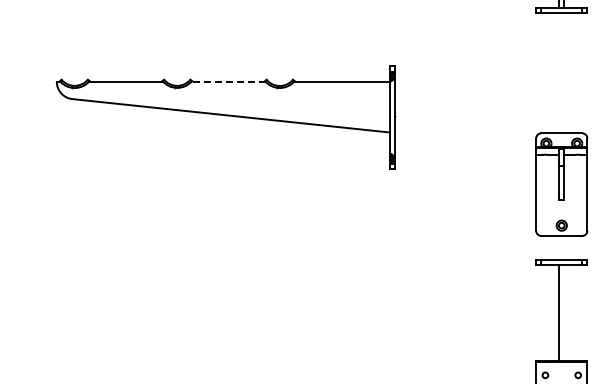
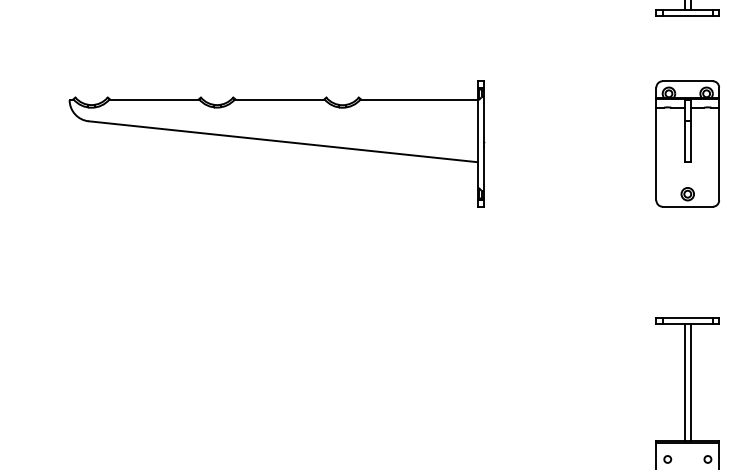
line: (228, 81) -> (279, 99), dashed -> solid
part: (561, 184) -> (687, 143), moved
line: (564, 312) -> (691, 382), added

